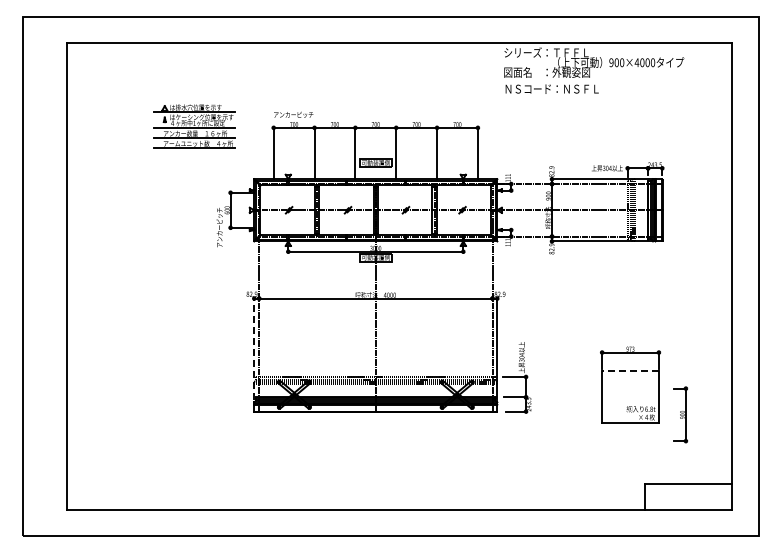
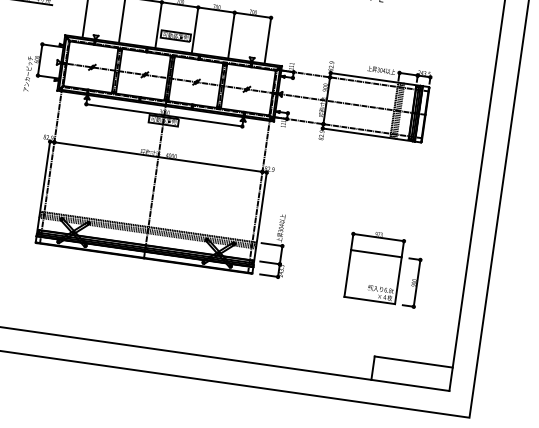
line: (254, 349) -> (43, 187), dashed -> solid
line: (630, 370) -> (376, 253), dashed -> solid
part: (680, 414) -> (412, 282), moved

